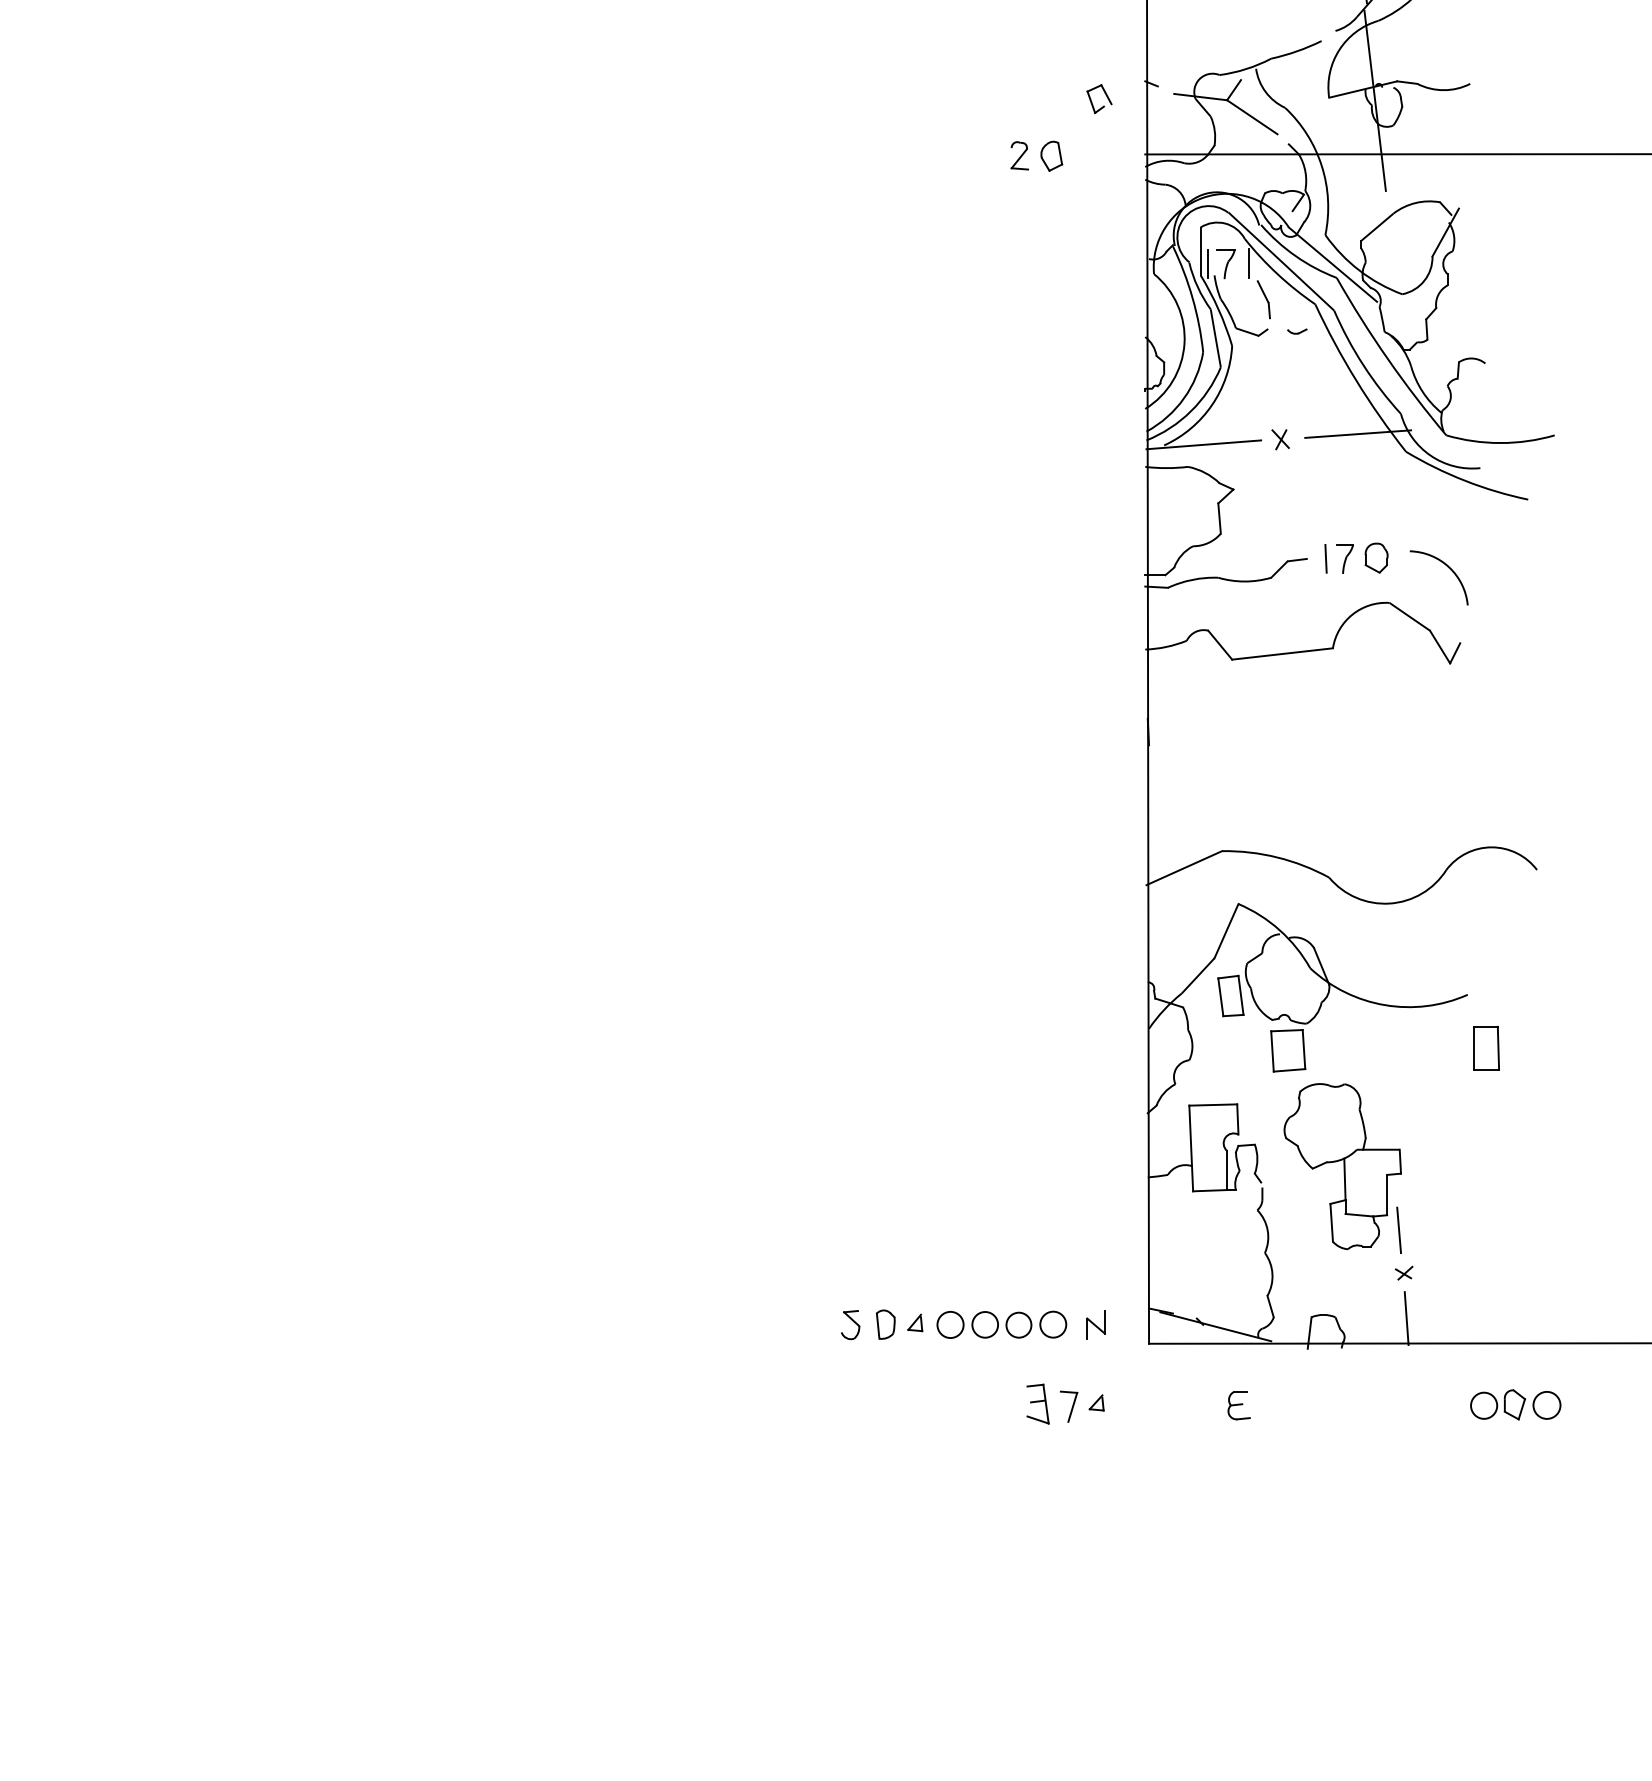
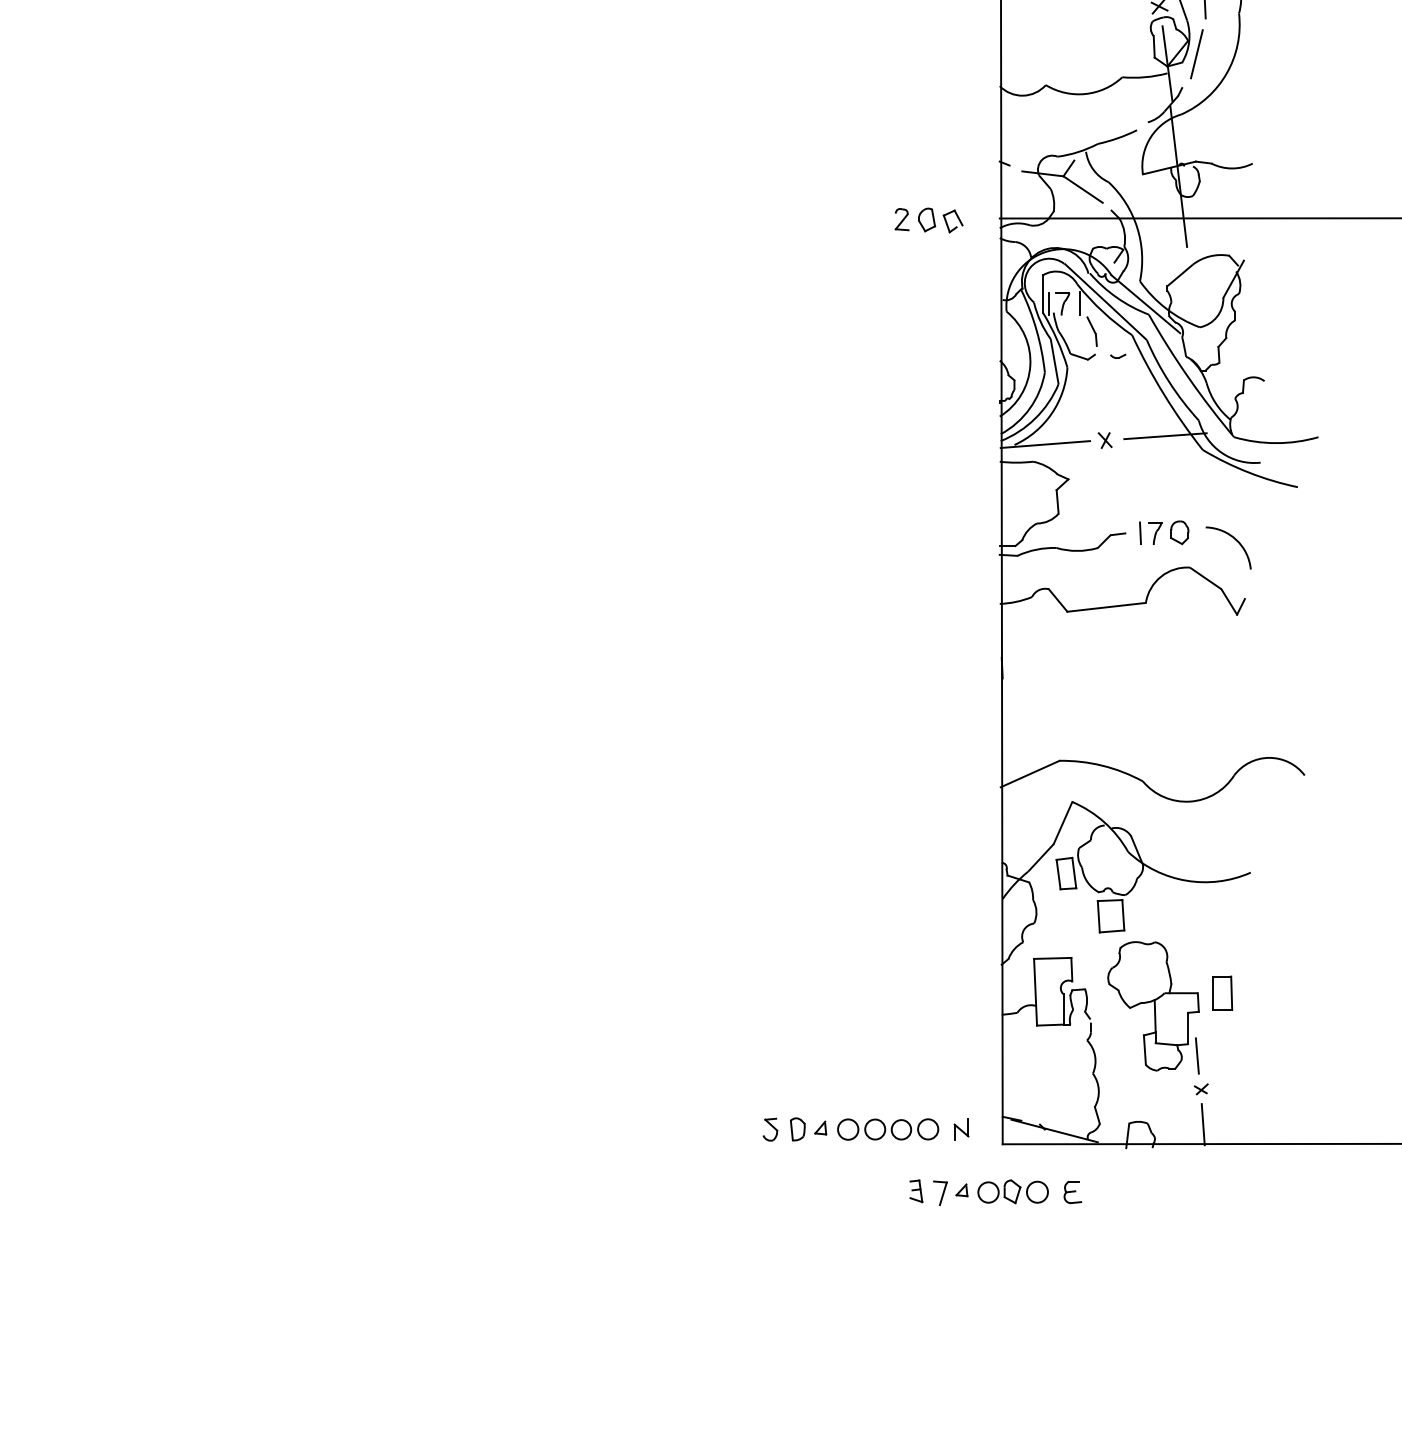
part: (1098, 99) -> (952, 221), moved
part: (1486, 1047) -> (1222, 992), moved
part: (1038, 1404) -> (916, 1191), size x0.71
part: (1514, 1404) -> (1012, 1191), moved

